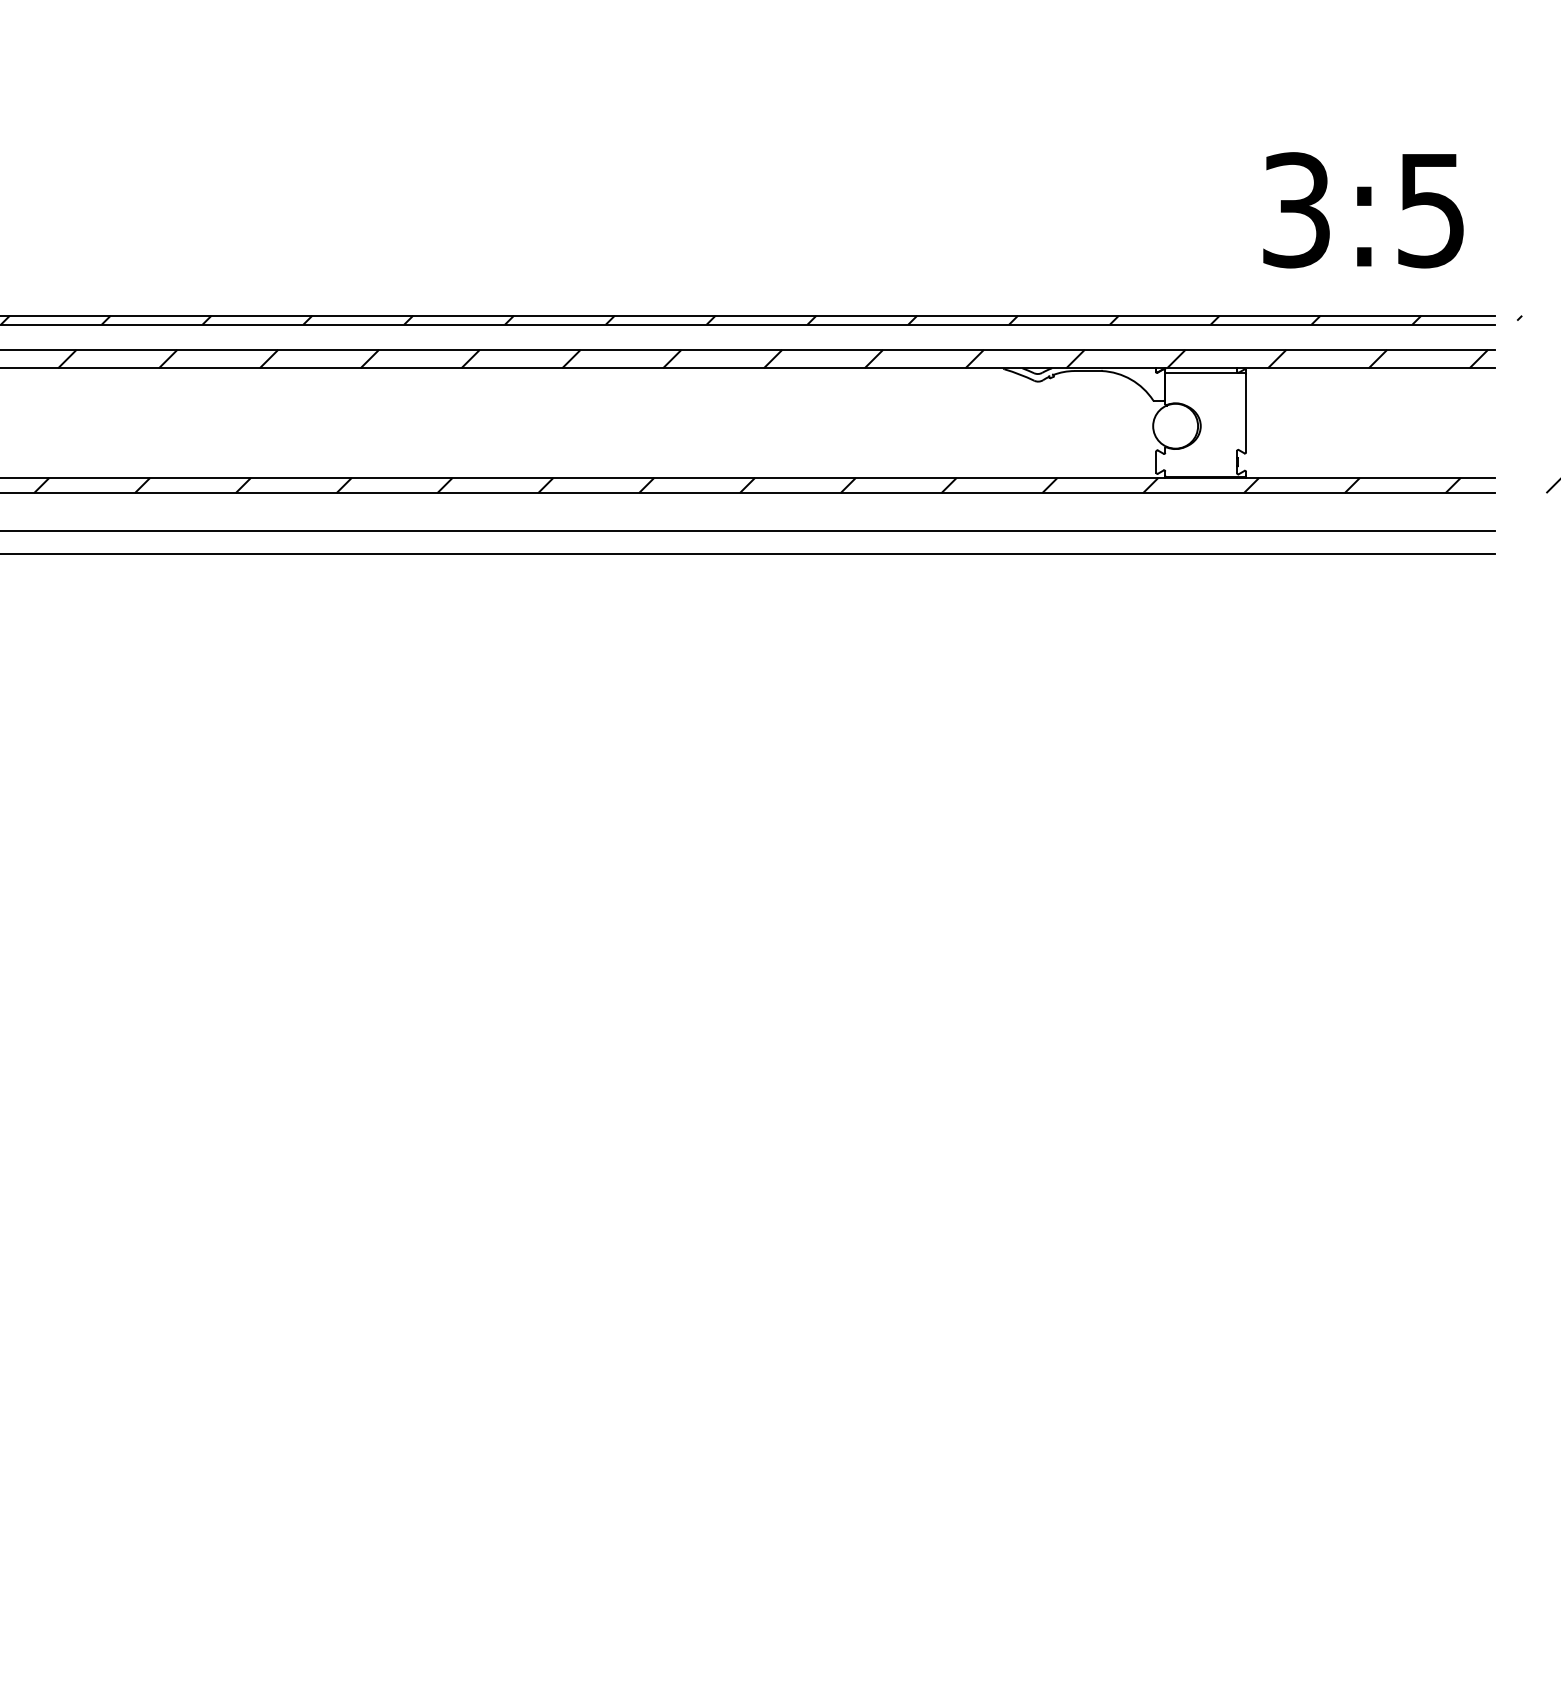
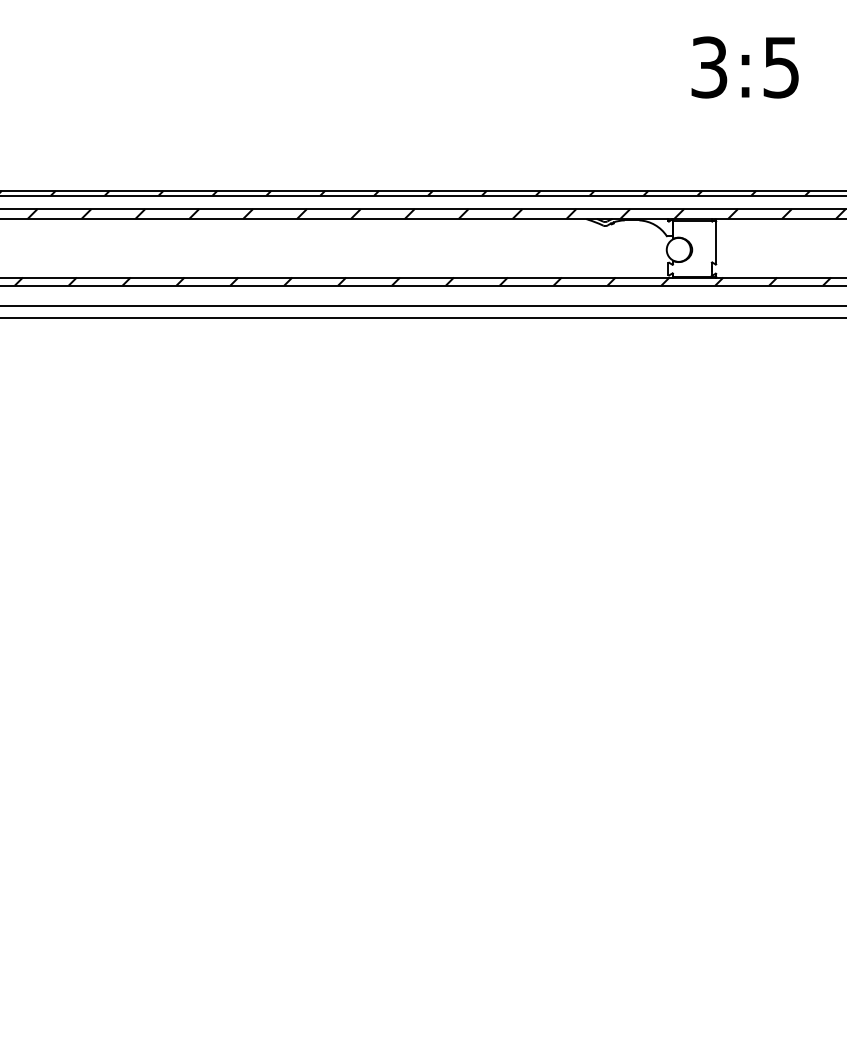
text: (1362, 210) -> (744, 67), moved

